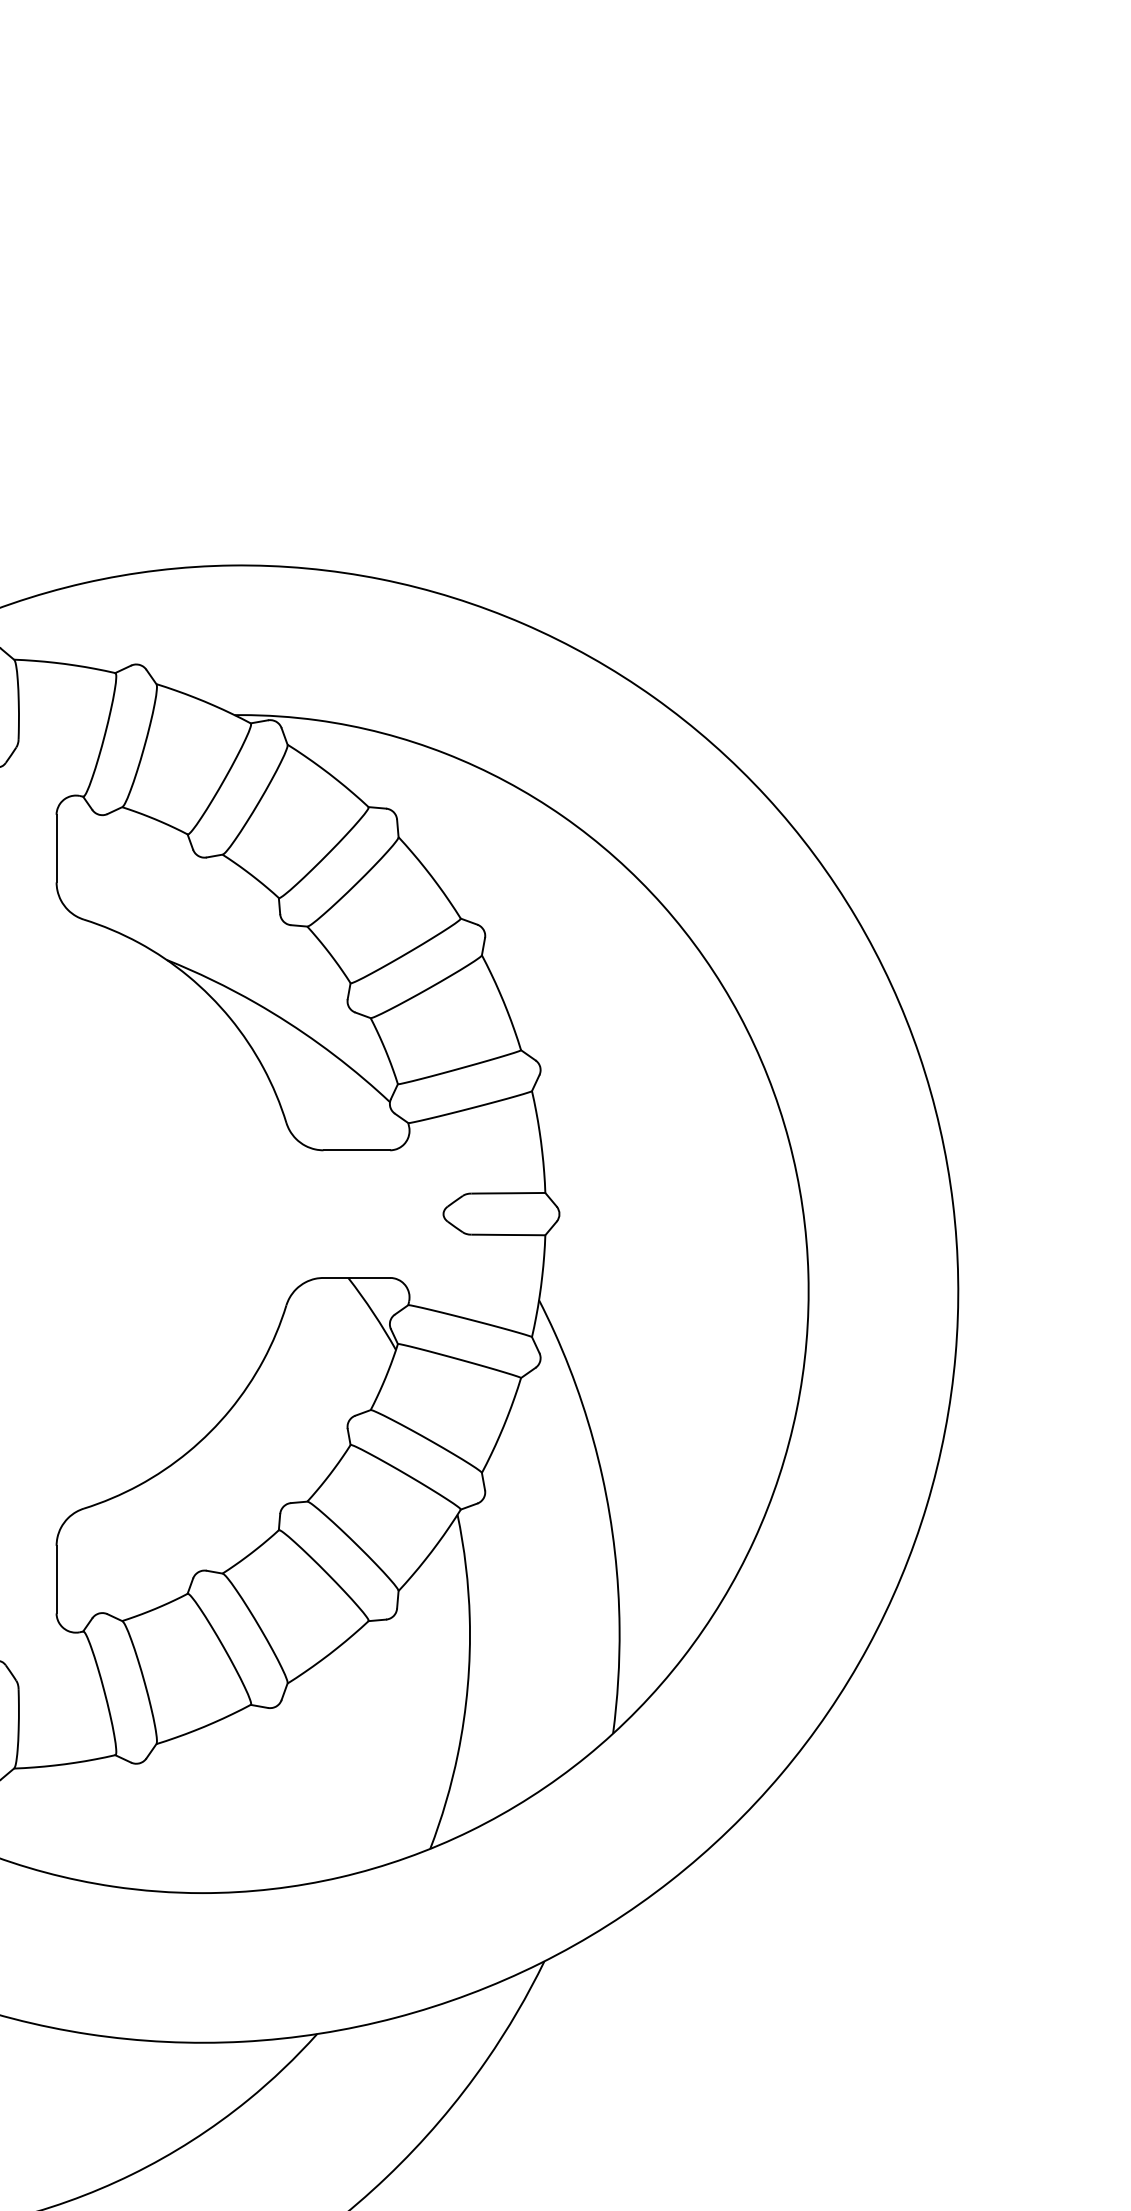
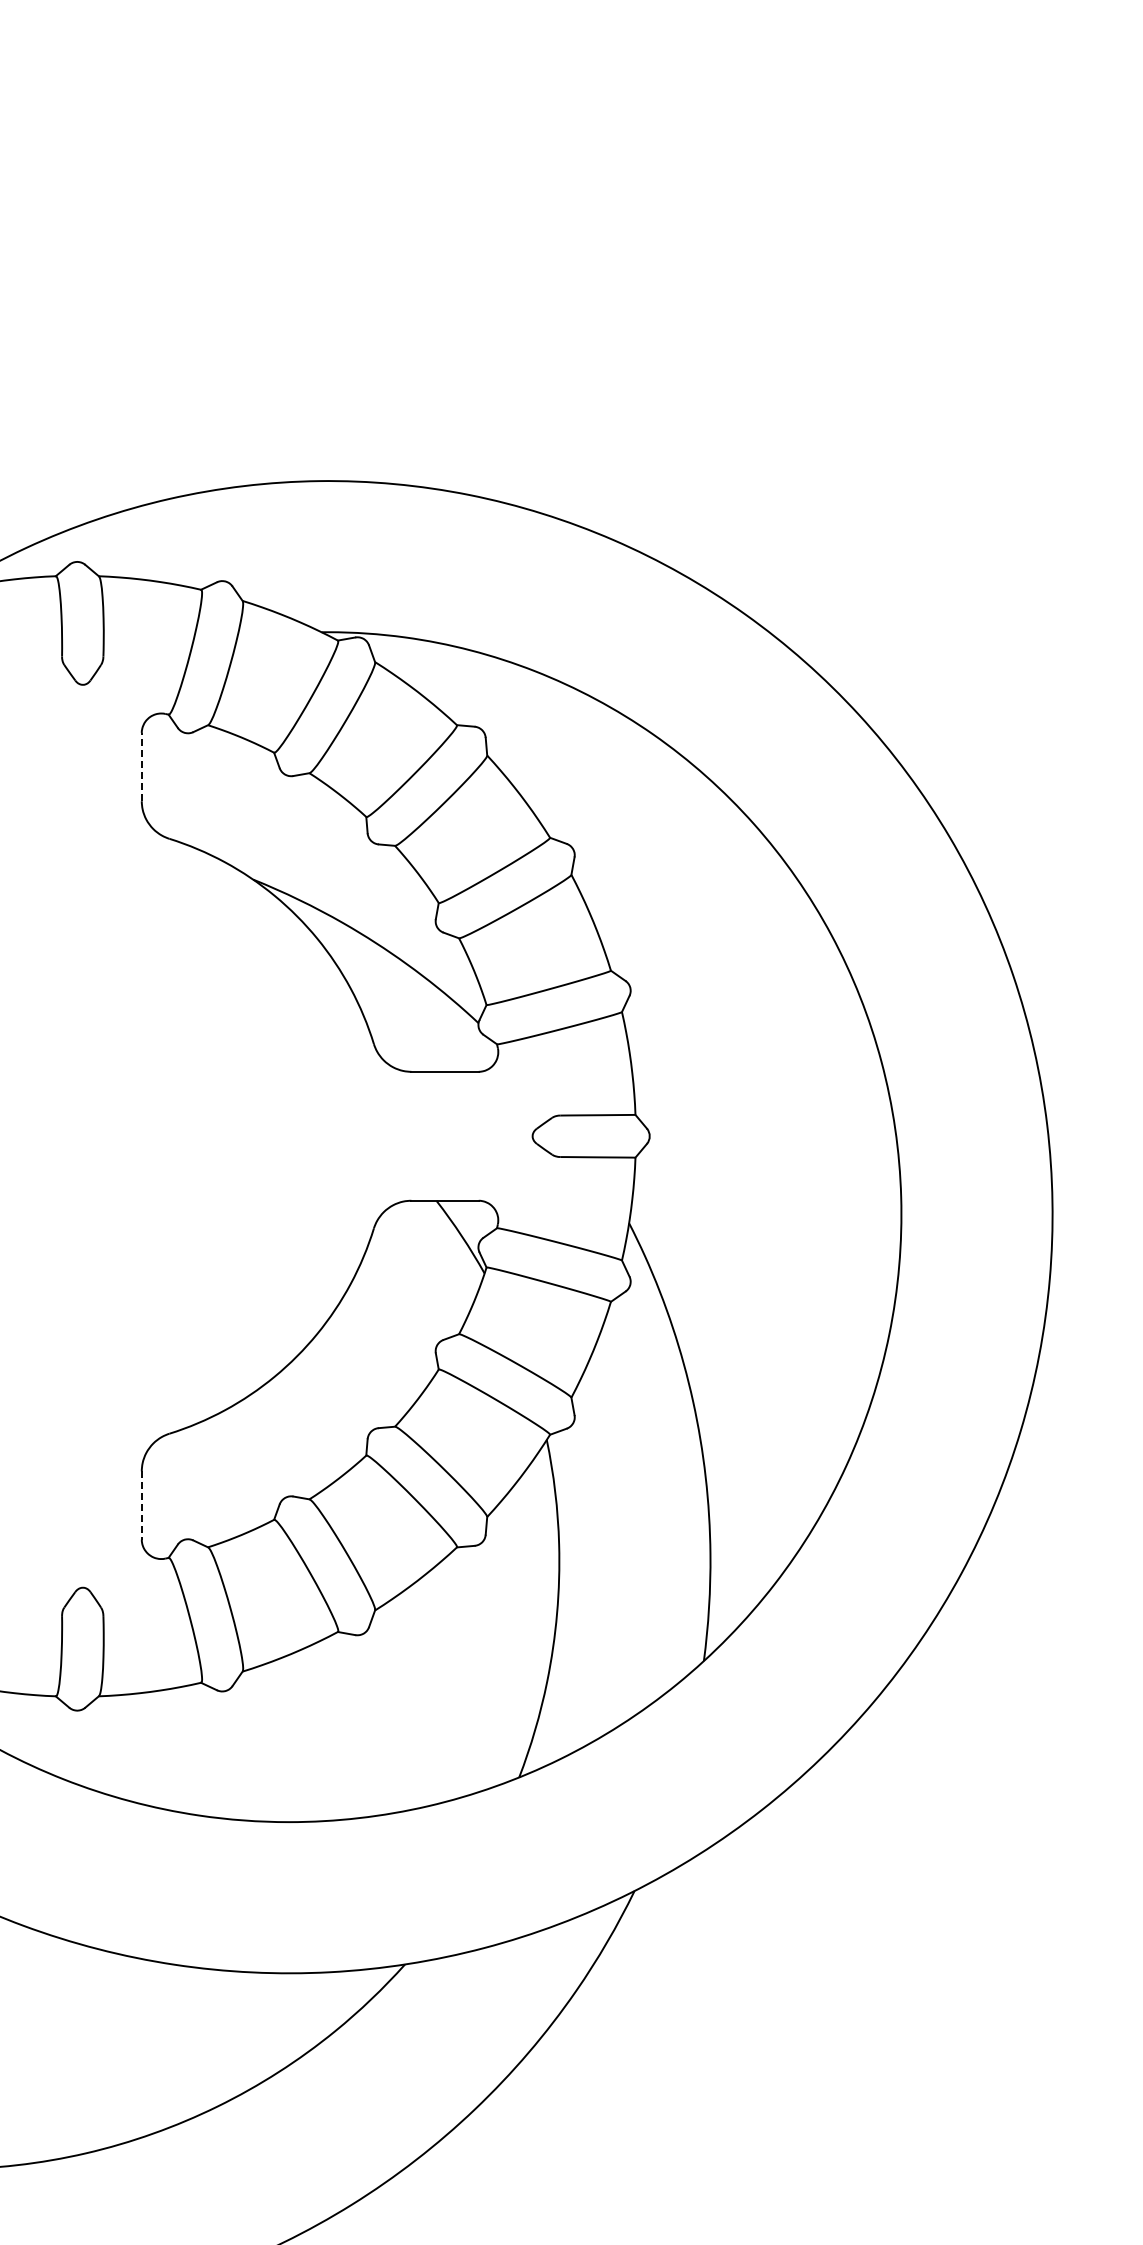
line: (56, 848) -> (141, 766), solid -> dashed
line: (56, 1579) -> (141, 1505), solid -> dashed

